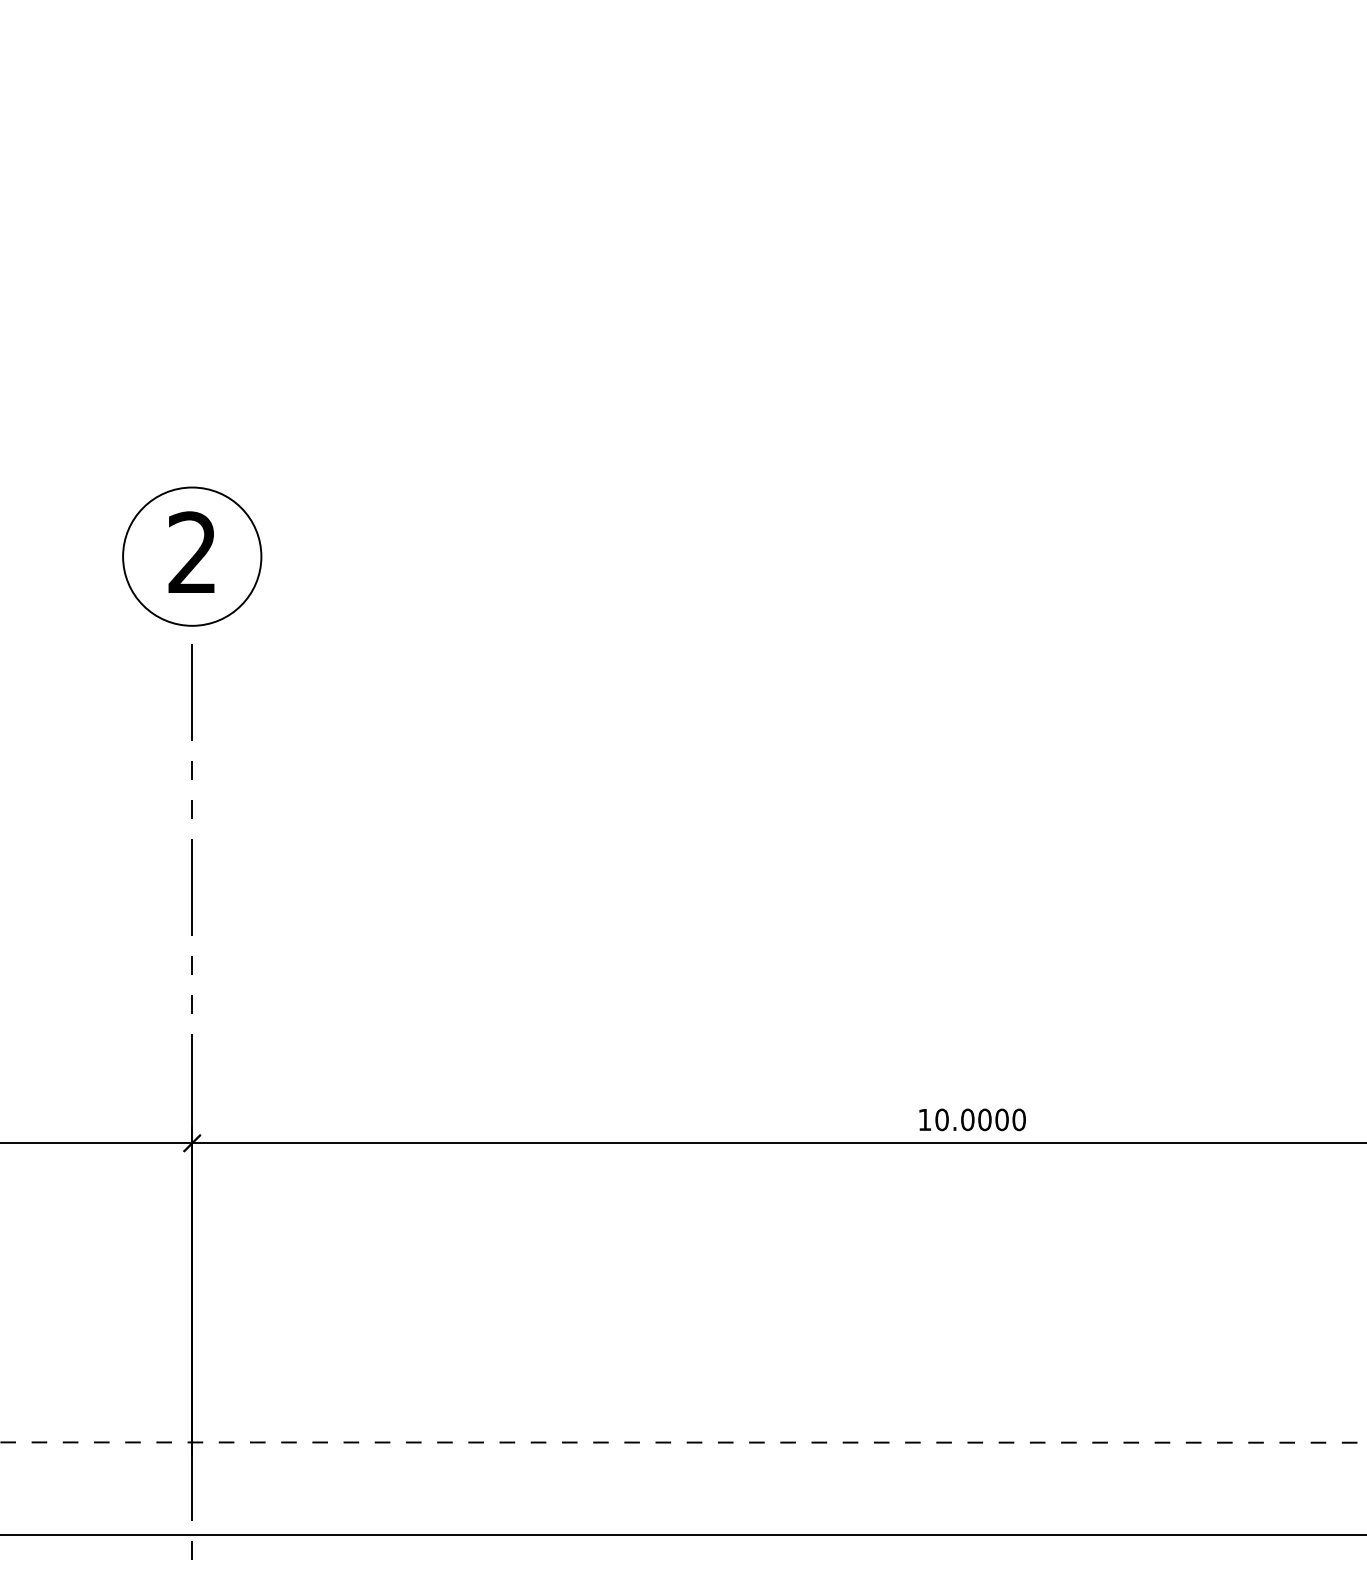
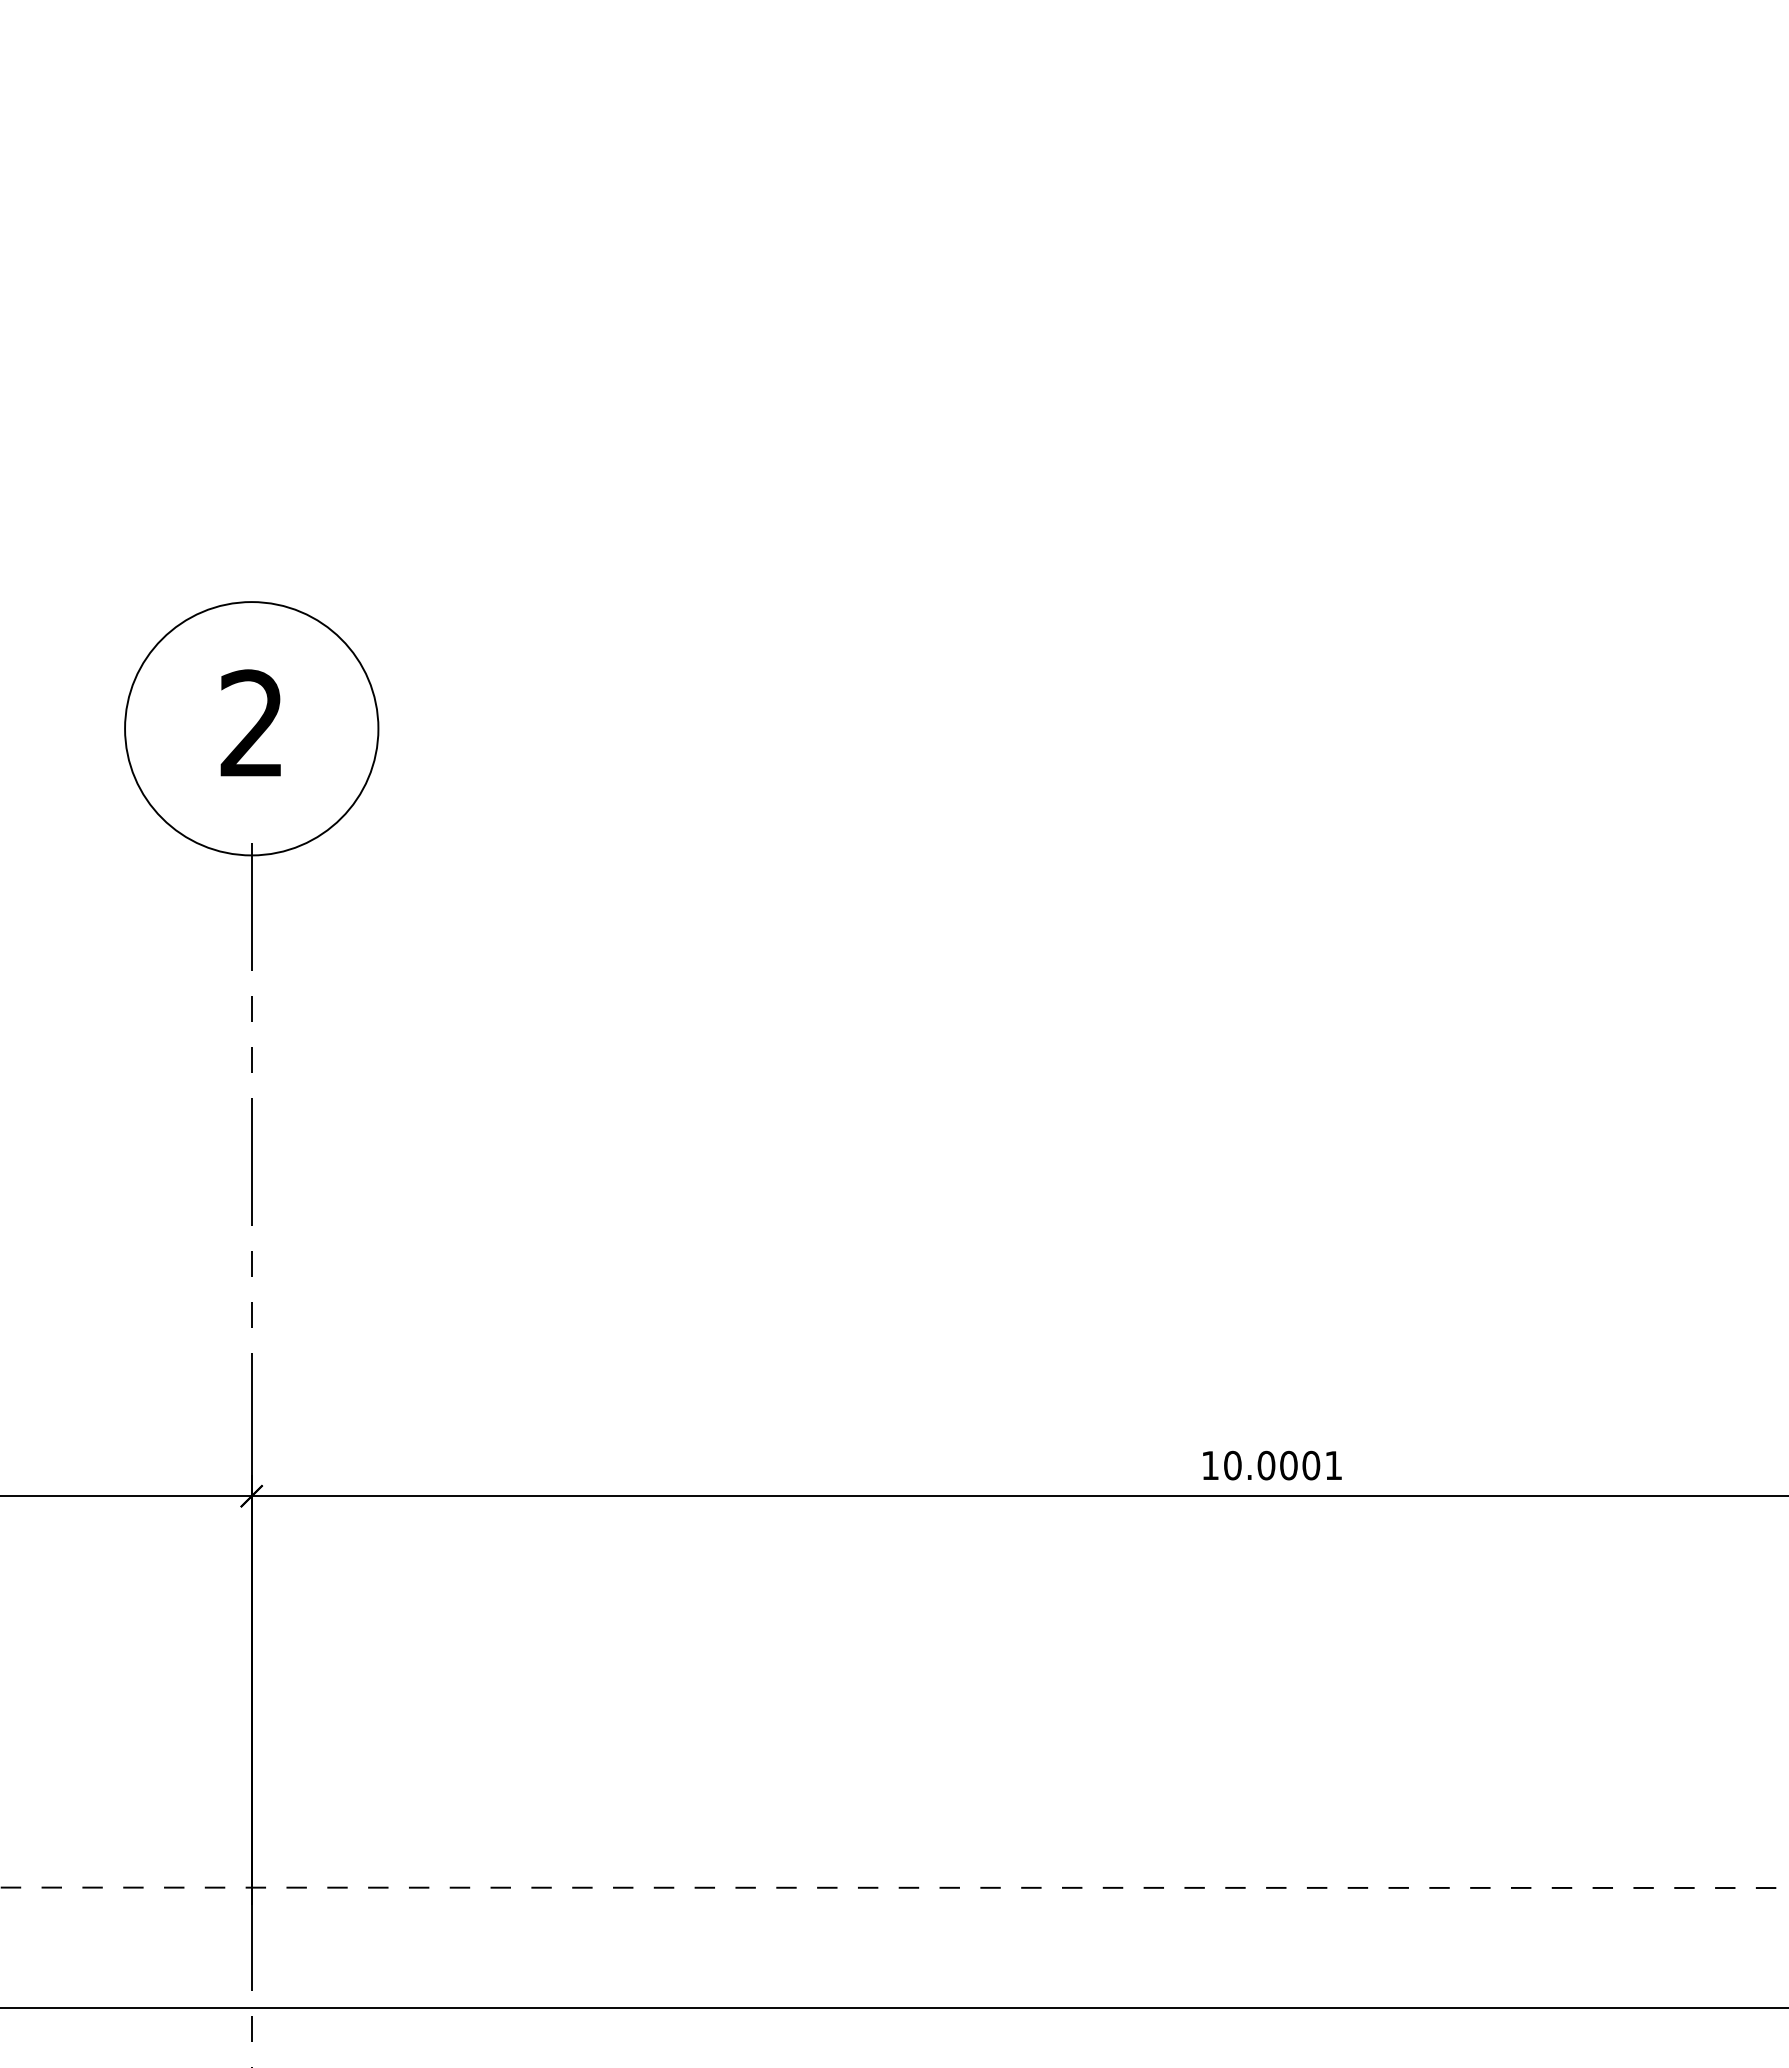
circle: (192, 556) -> (251, 728), size x1.4
text: (1019, 1119) -> (1333, 1465), 10.0000 -> 10.0001

